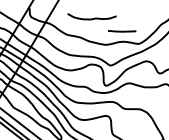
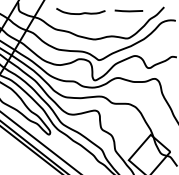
line: (121, 30) -> (128, 10), moved

